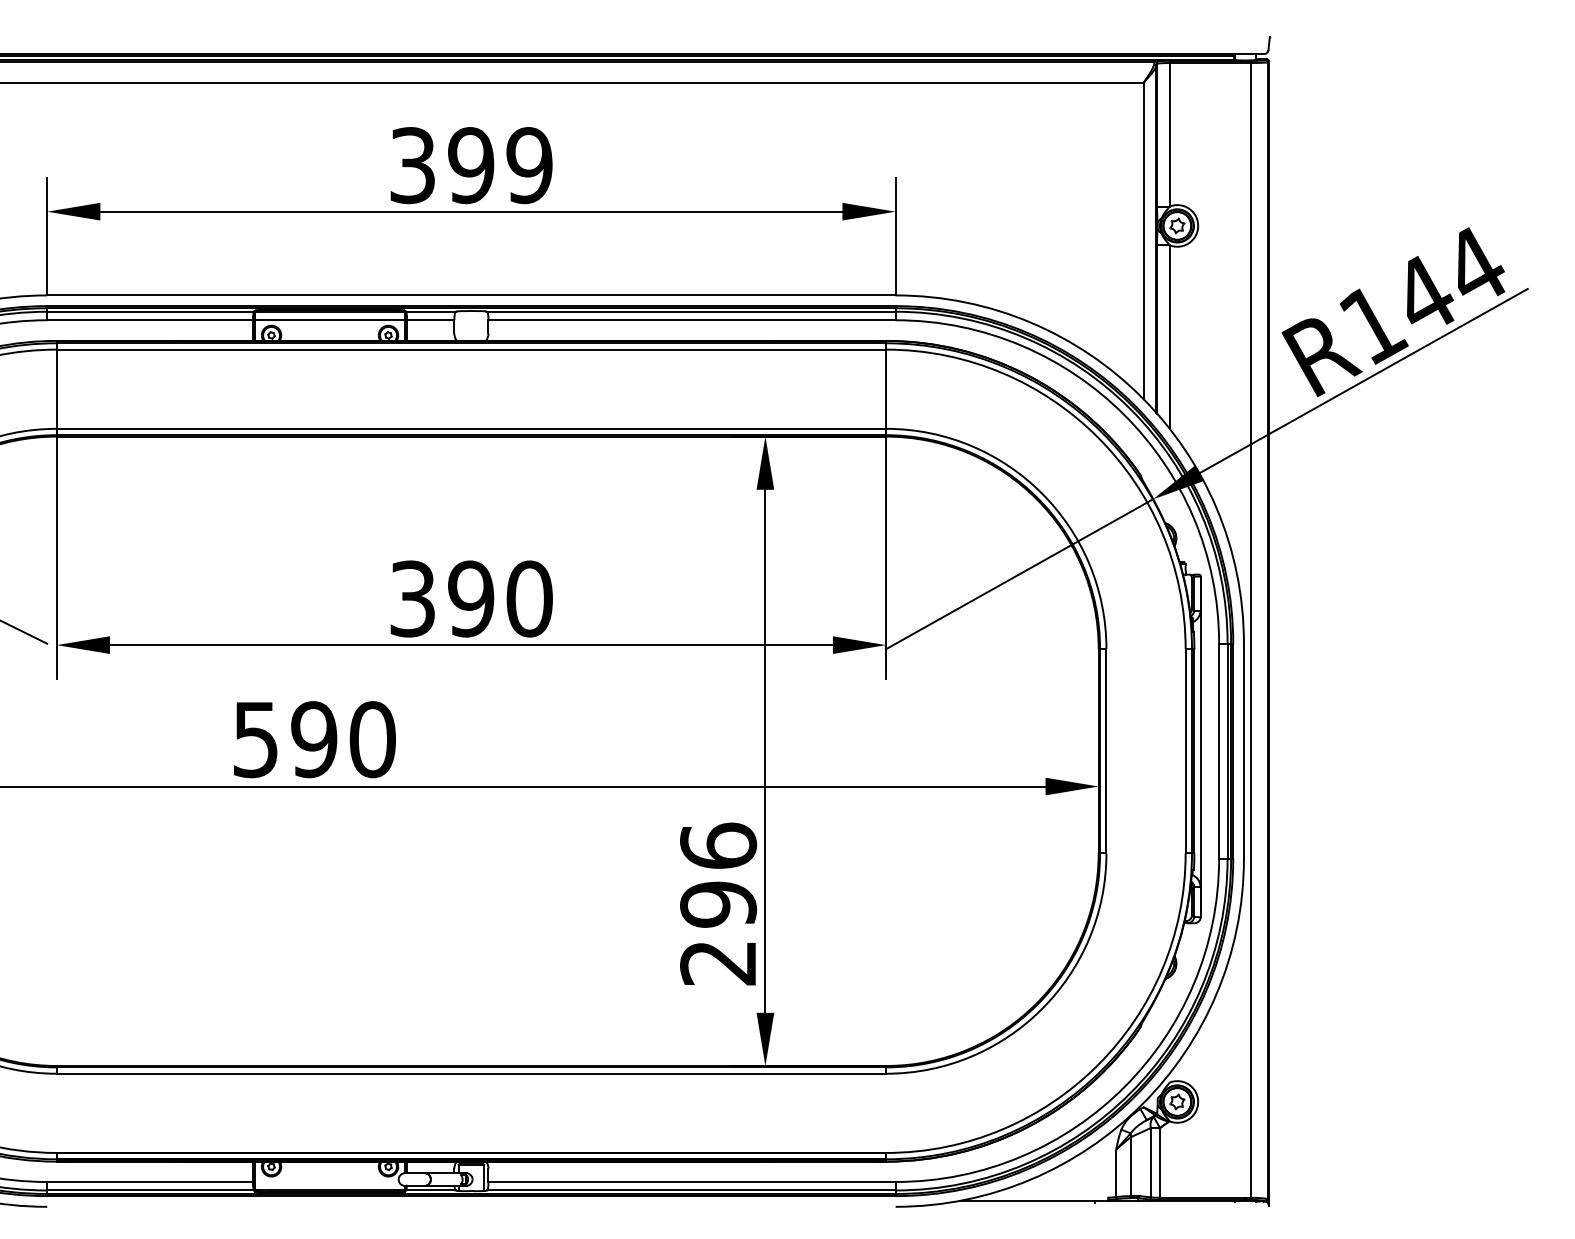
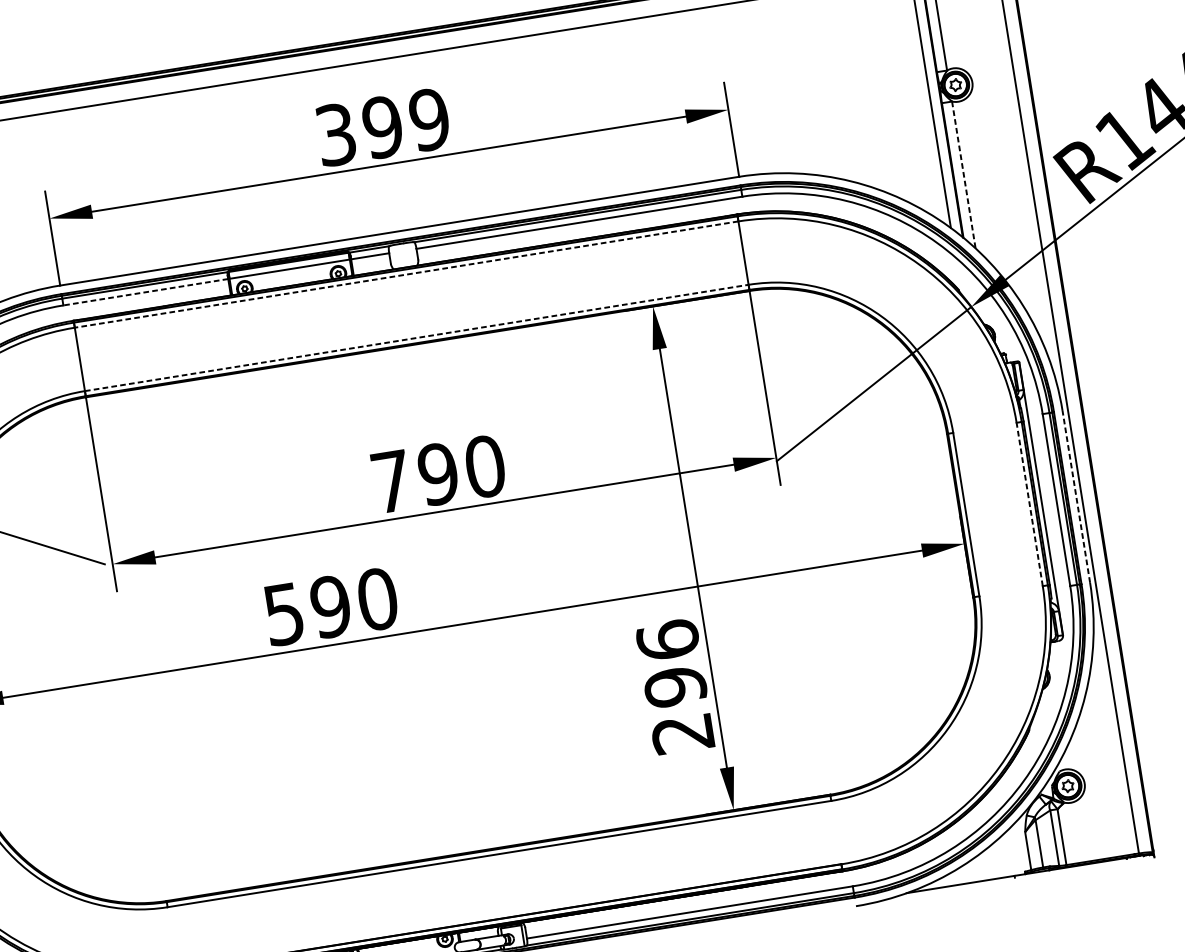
line: (149, 320) -> (145, 292), solid -> dashed
line: (1169, 337) -> (963, 175), solid -> dashed
line: (471, 349) -> (406, 274), solid -> dashed
line: (471, 428) -> (416, 337), solid -> dashed
text: (412, 598) -> (391, 481), 390 -> 790
line: (1185, 750) -> (1029, 503), solid -> dashed
line: (1243, 750) -> (1075, 496), solid -> dashed

